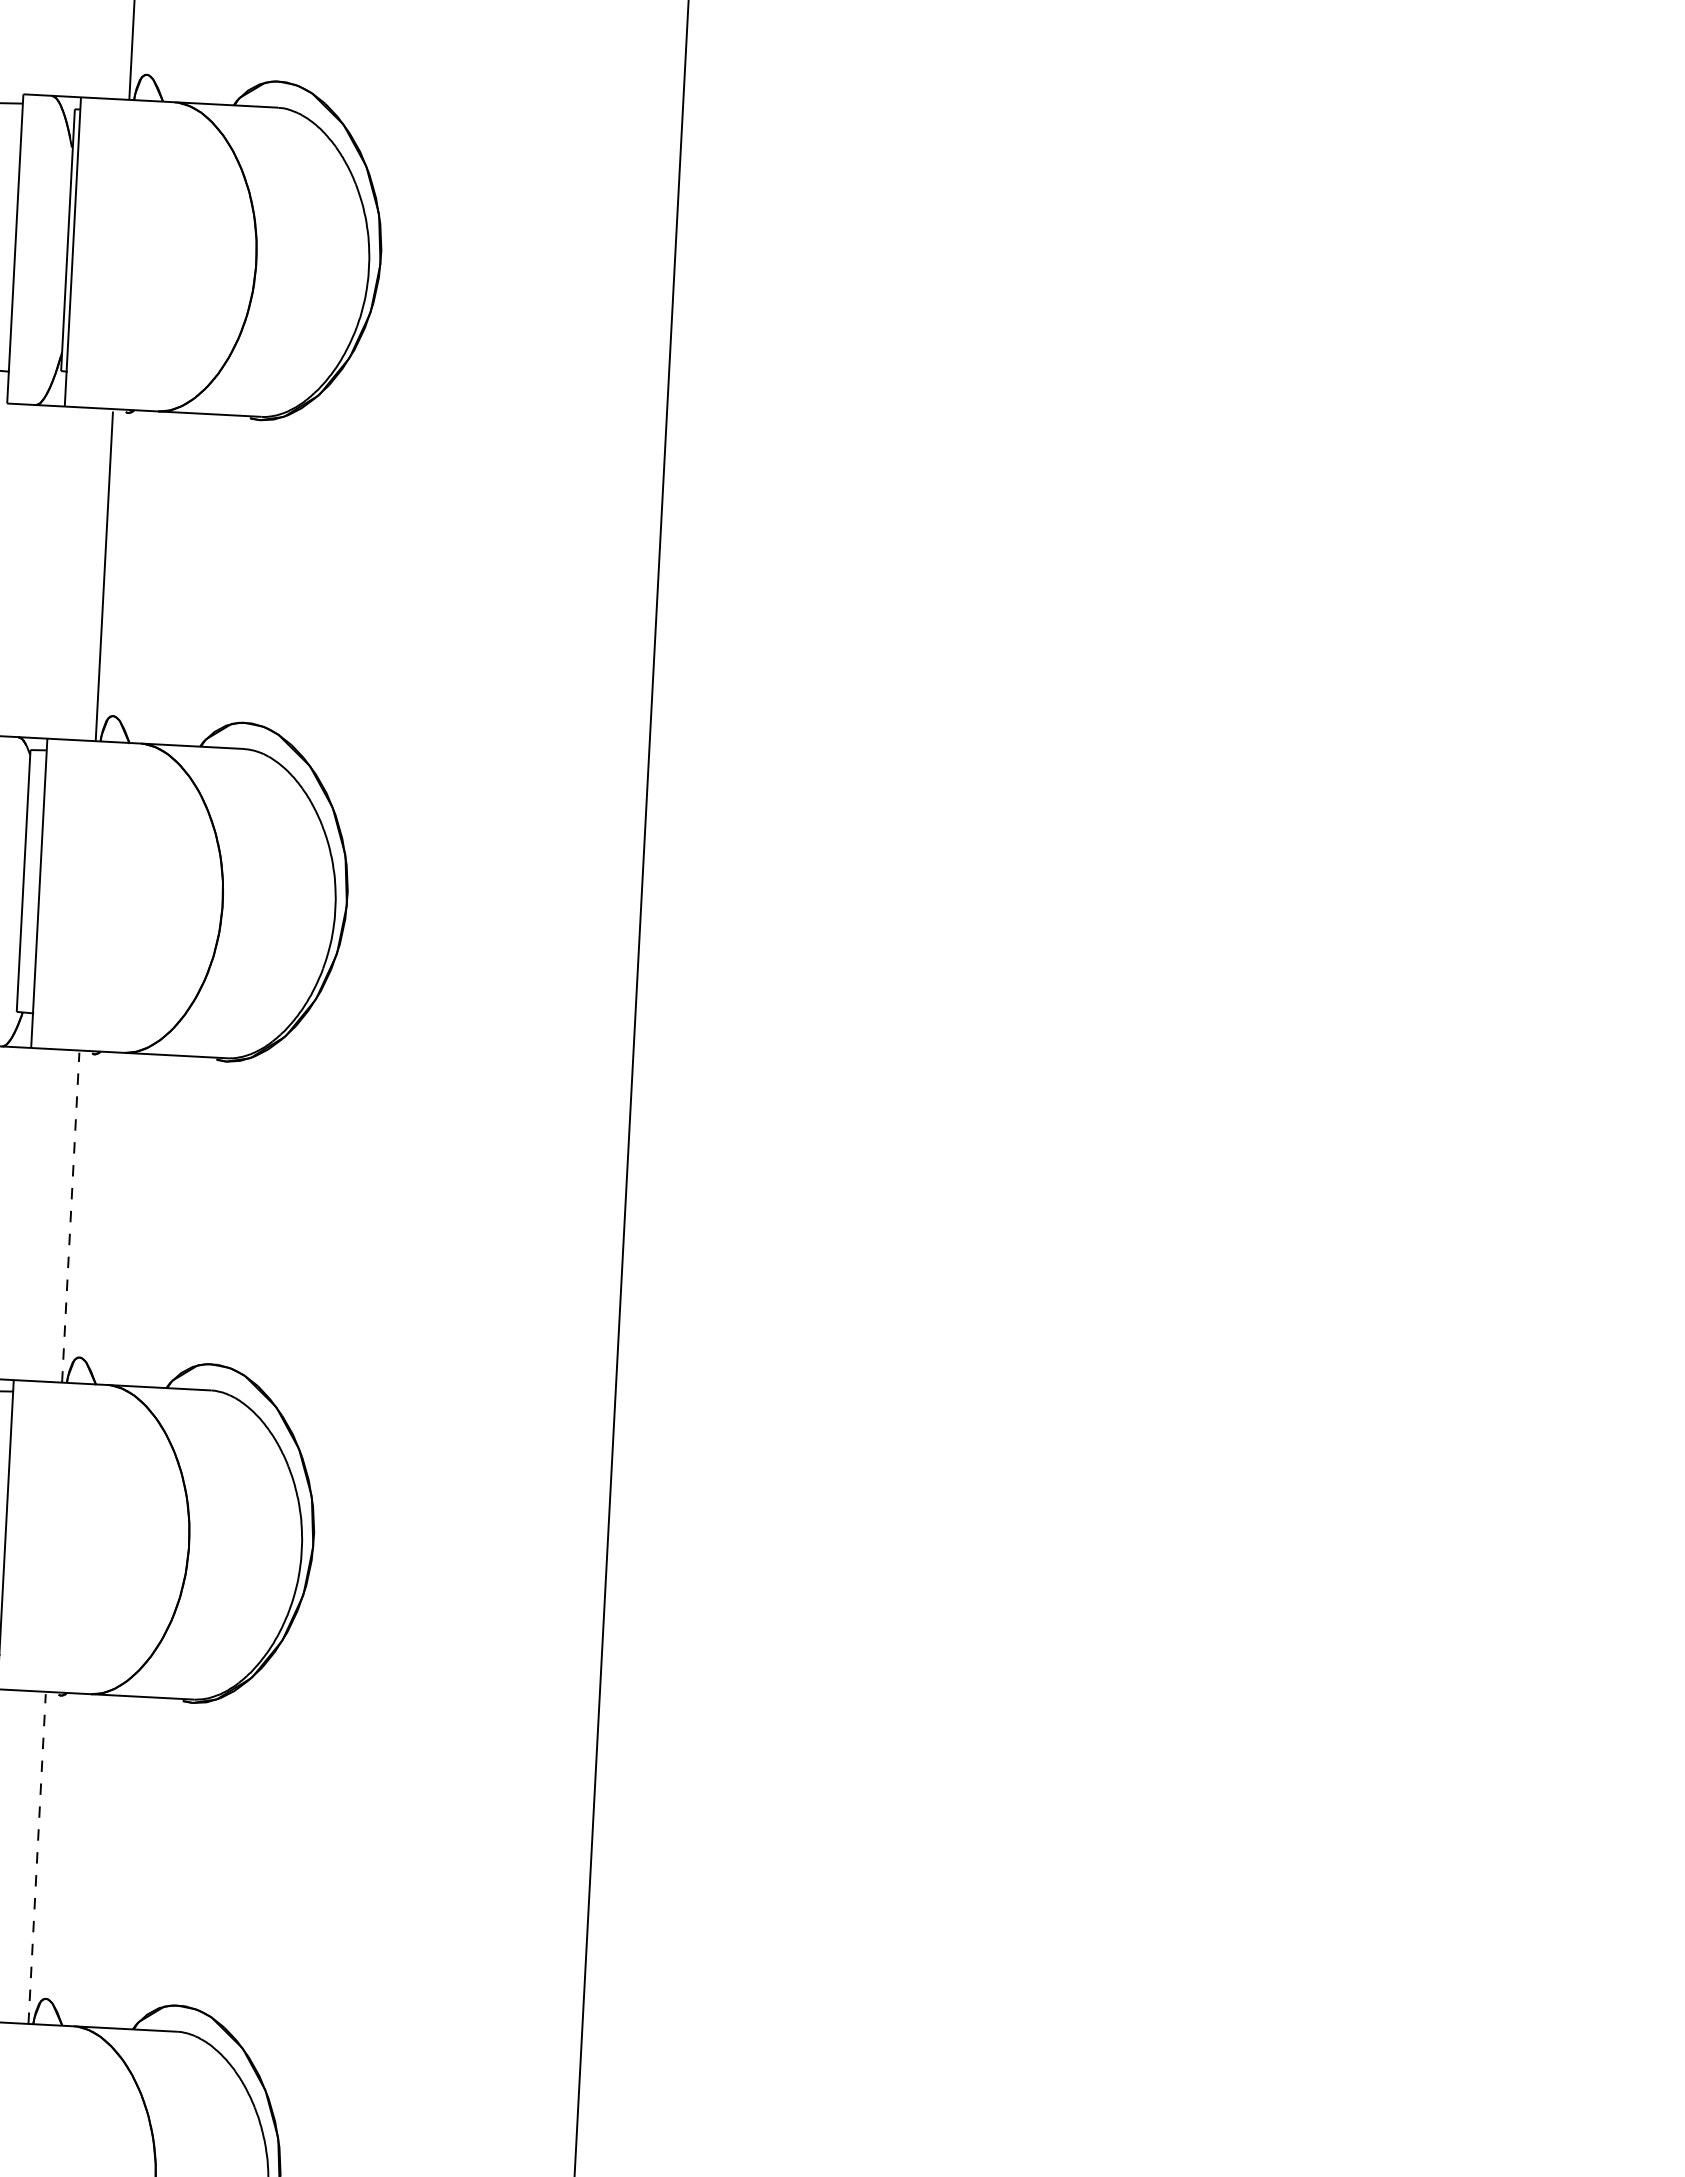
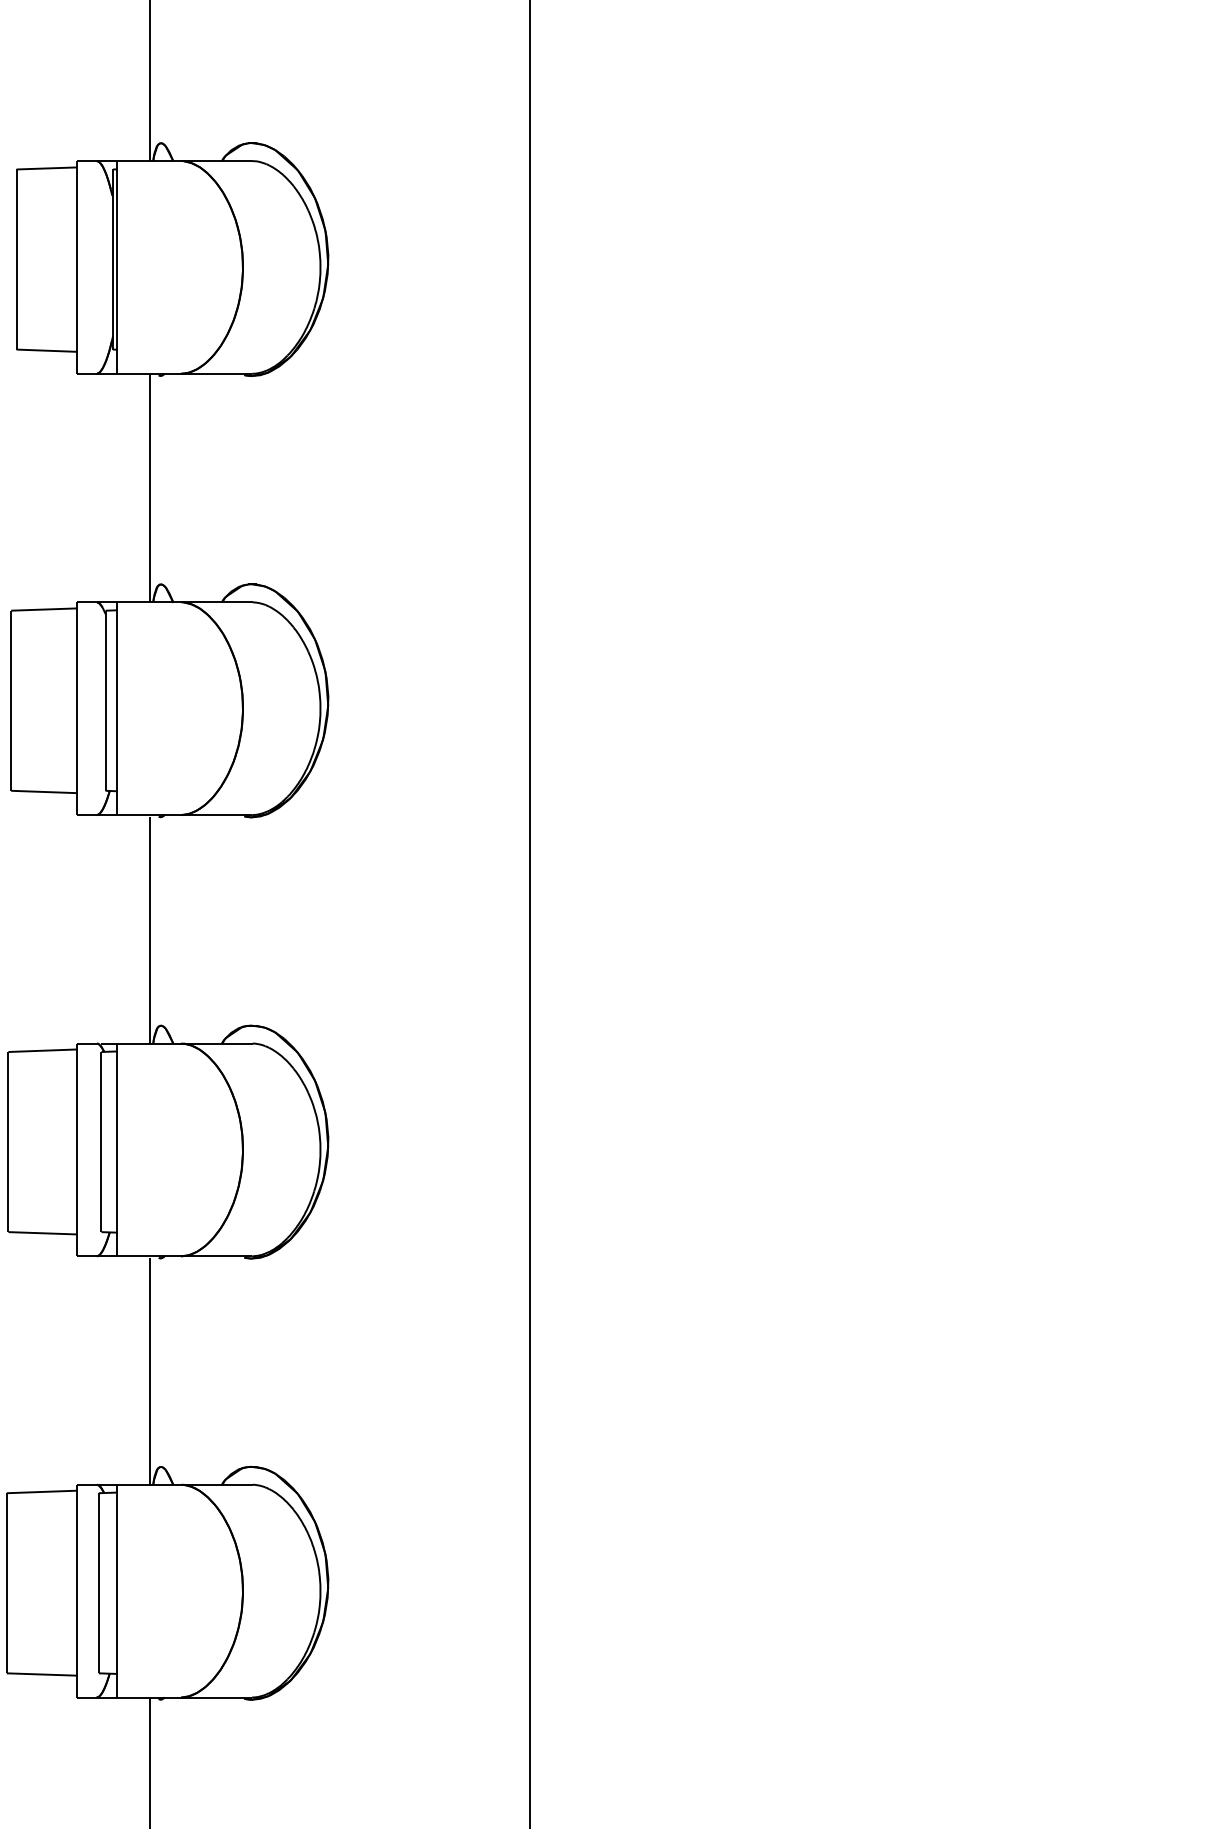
line: (71, 1216) -> (150, 929), dashed -> solid
line: (37, 1857) -> (150, 1370), dashed -> solid

